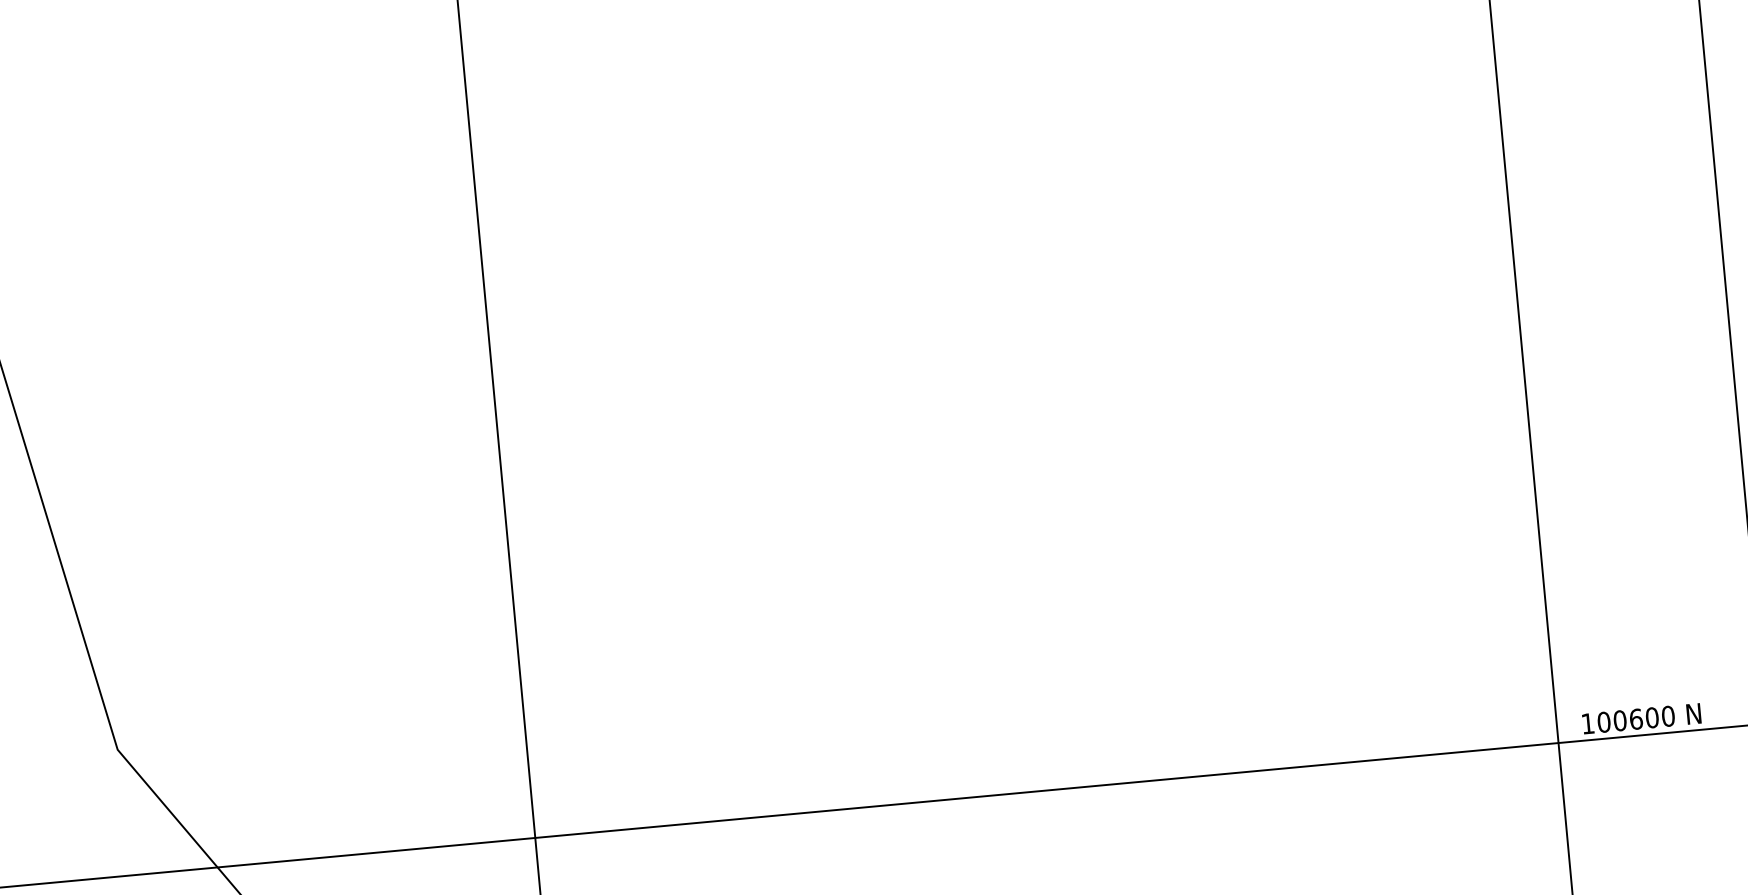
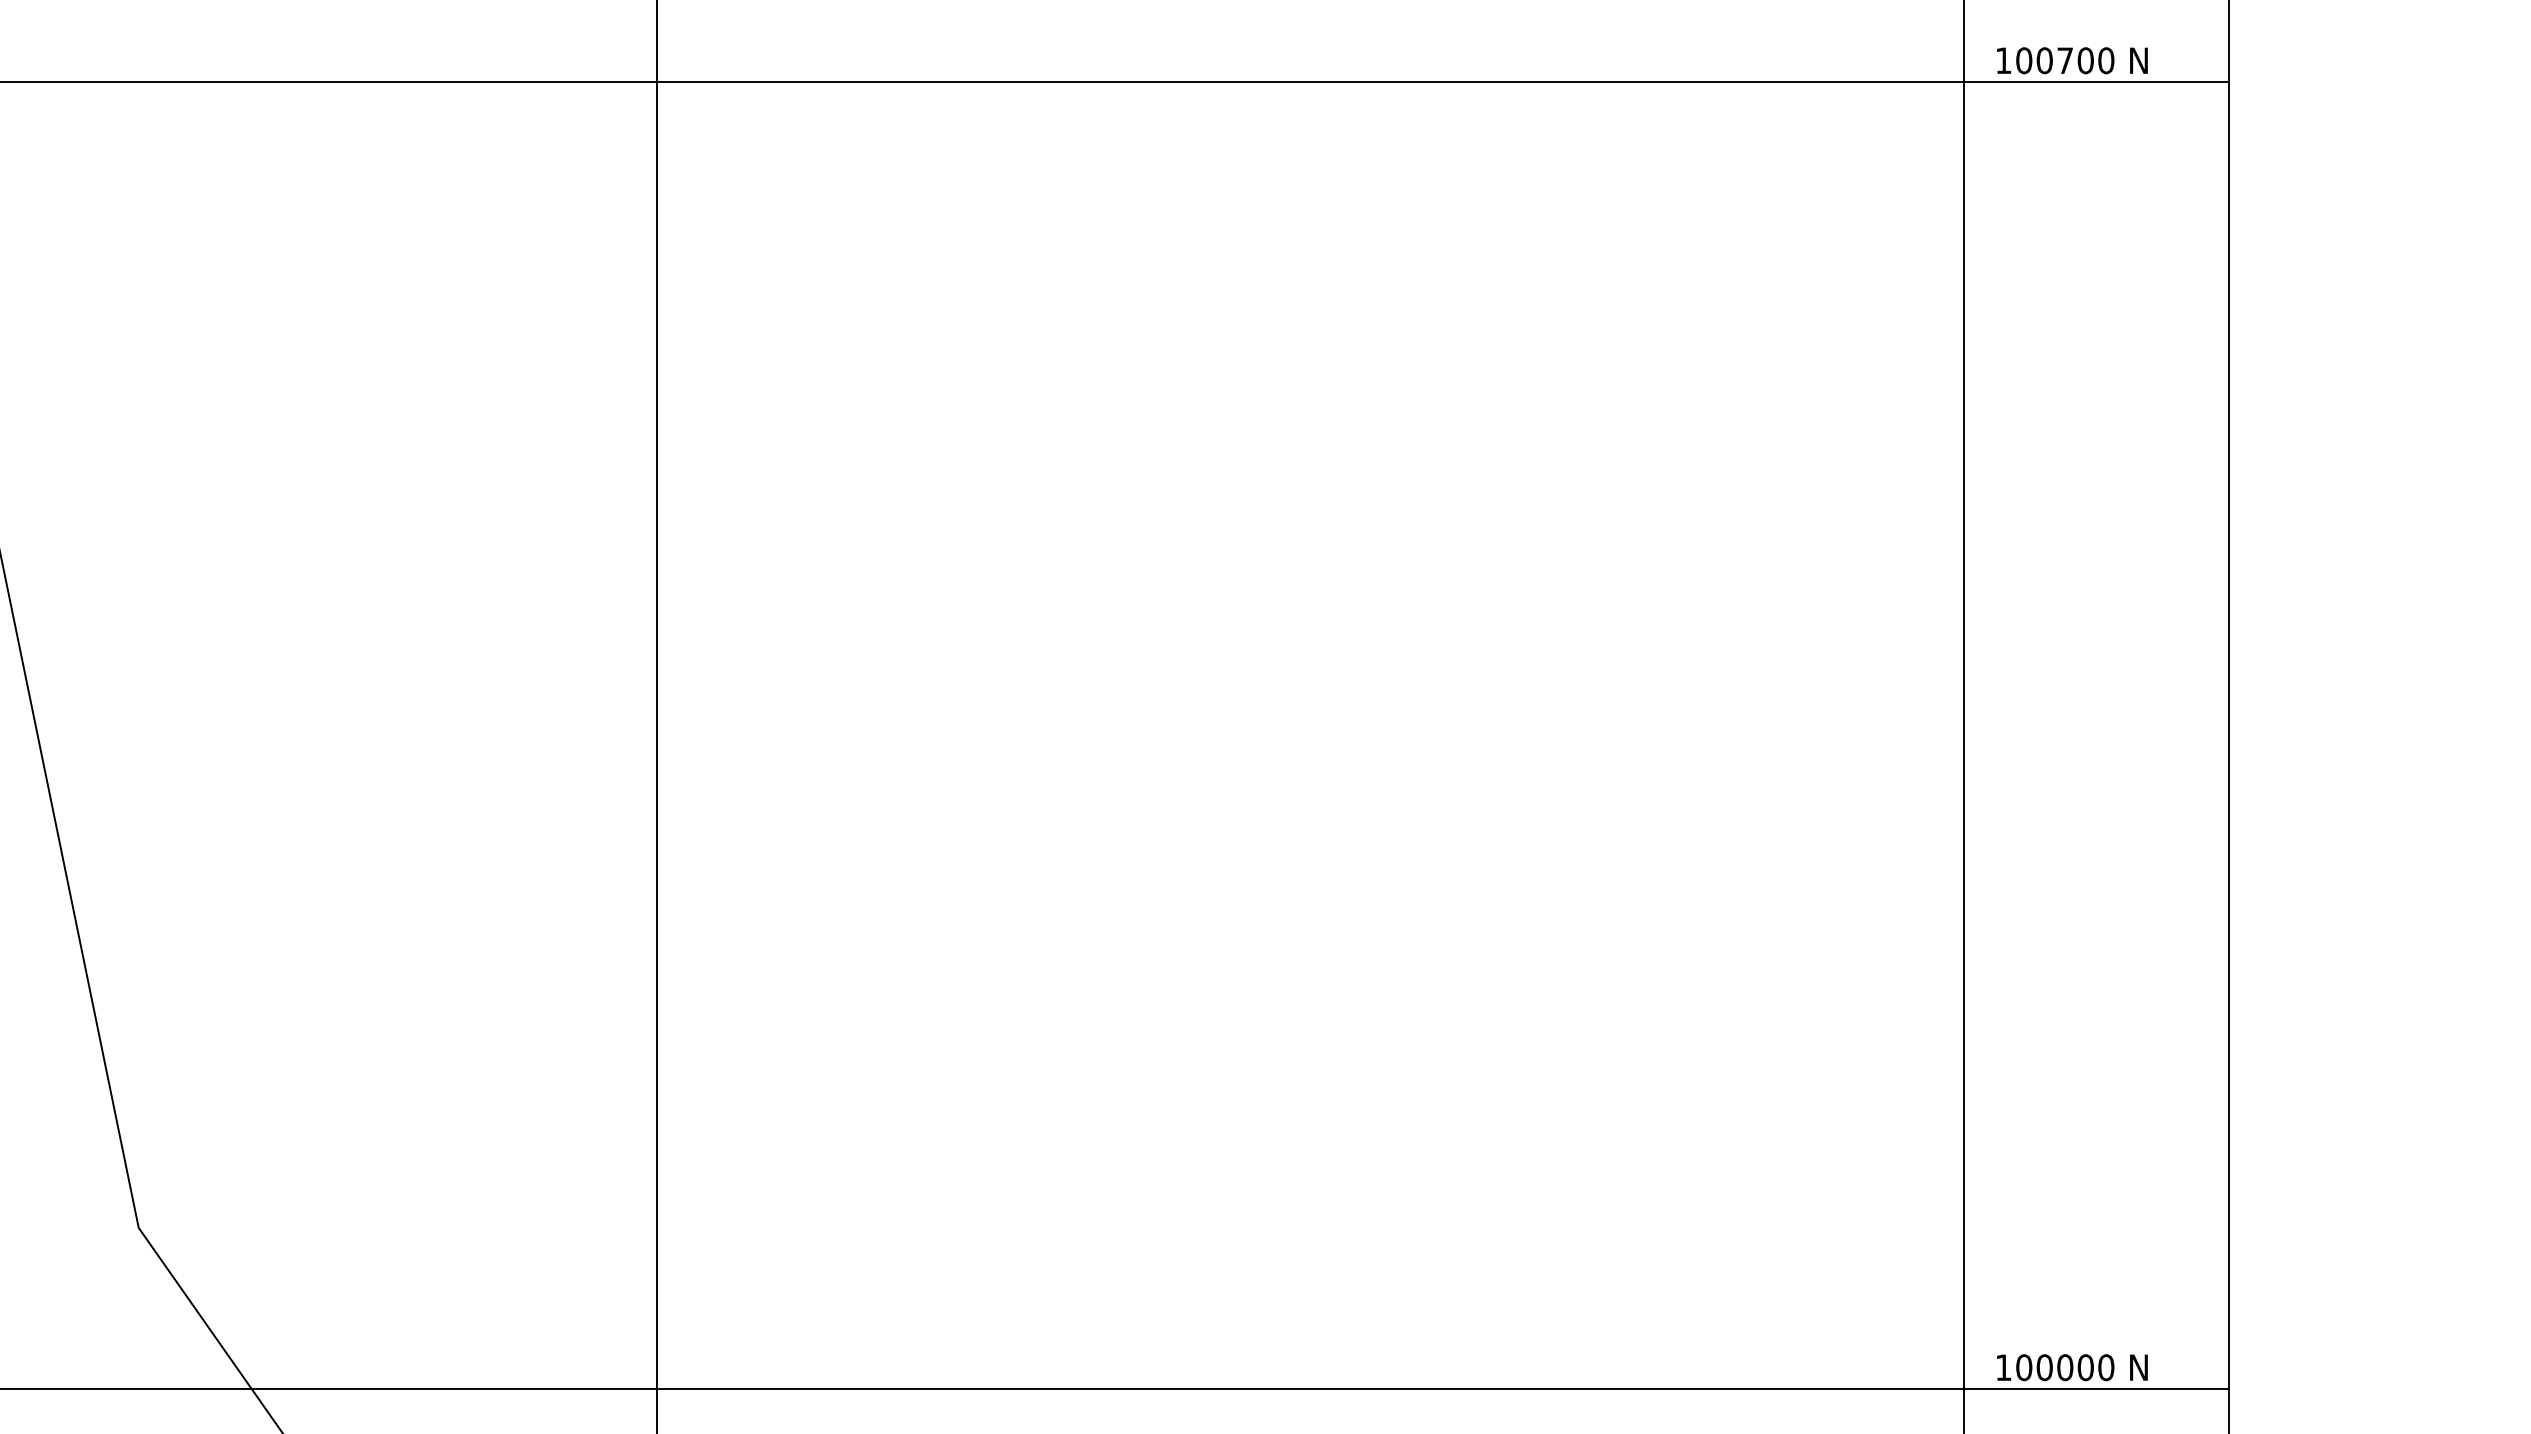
text: (1636, 719) -> (2065, 1367), 100600 -> 100000

